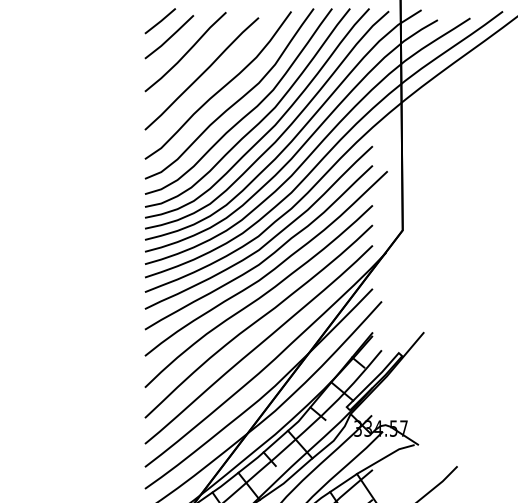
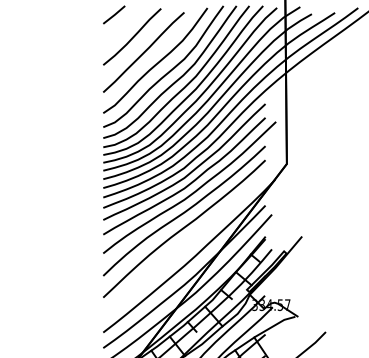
line: (169, 37) -> (120, 26), removed
curve: (259, 344) -> (184, 245), removed

